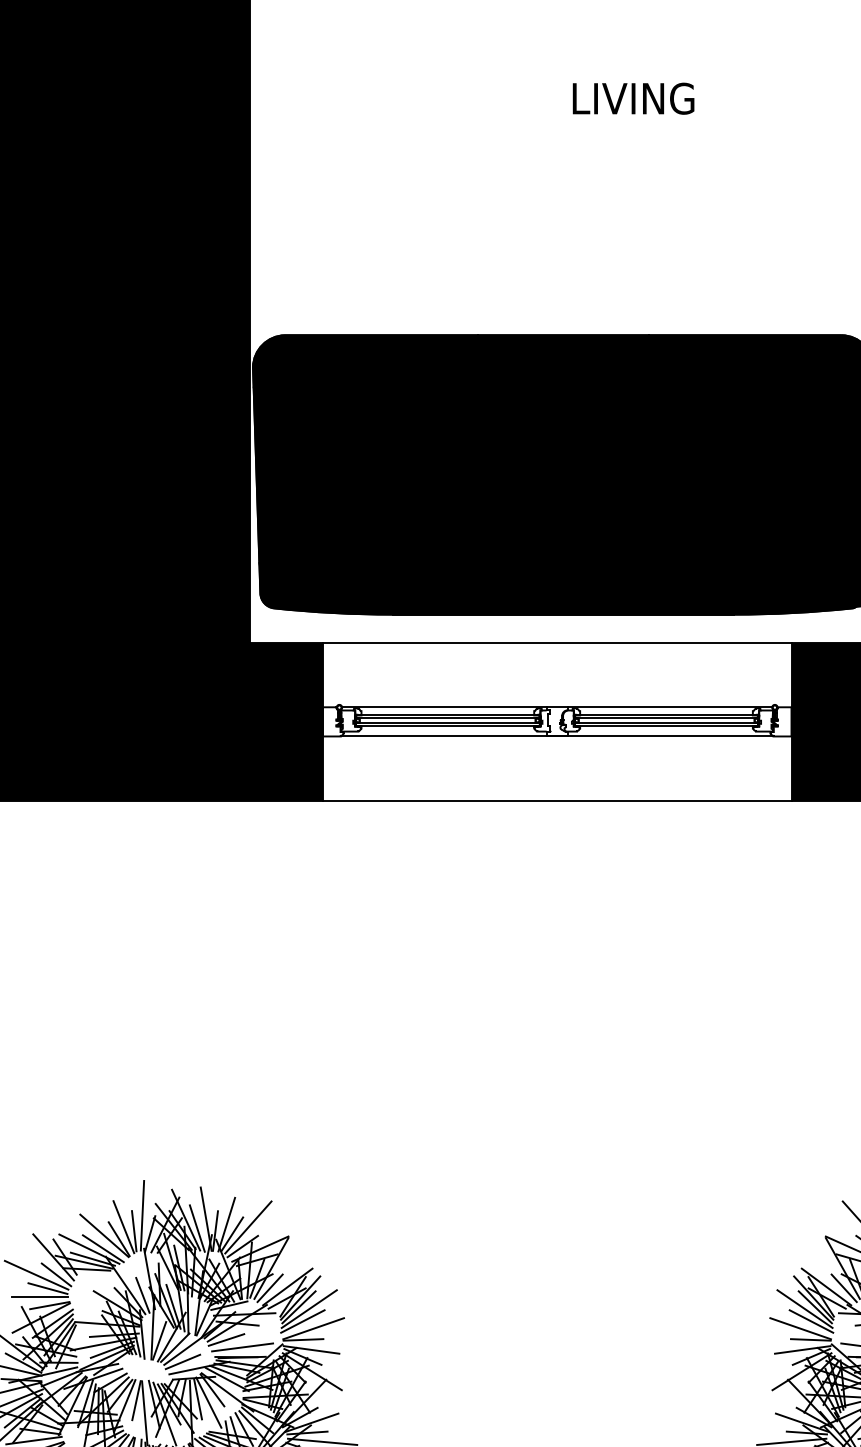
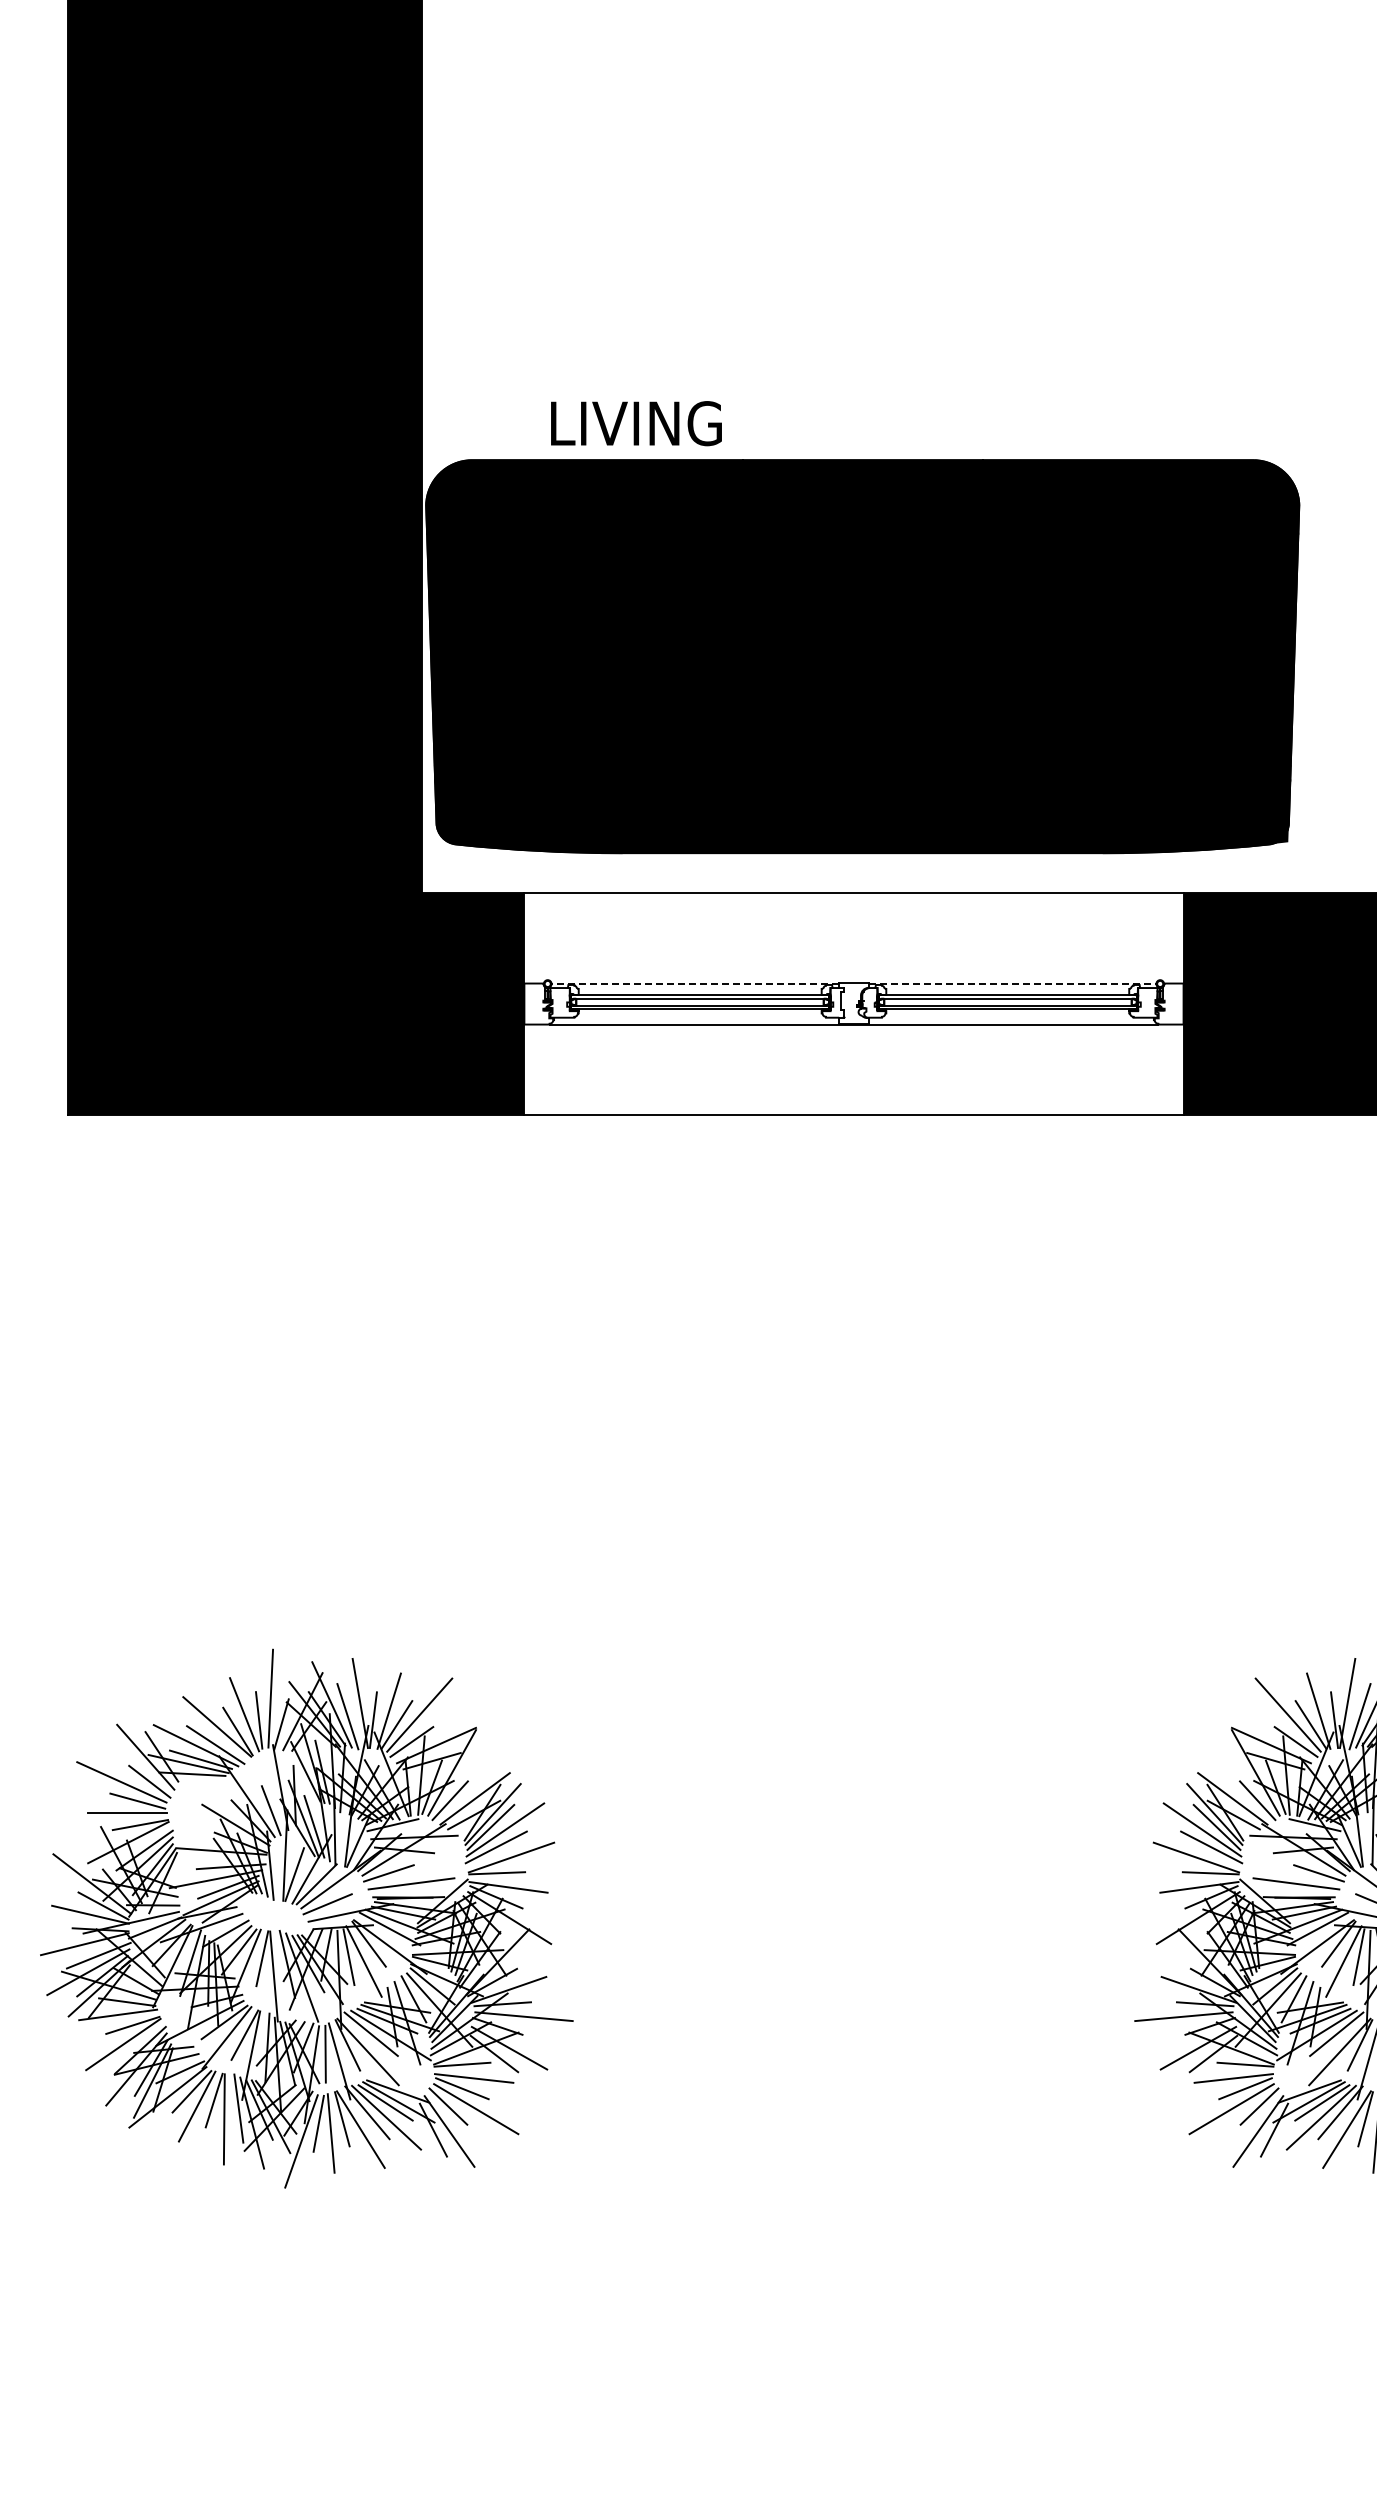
text: (633, 98) -> (636, 423), moved
line: (444, 707) -> (695, 983), solid -> dashed
line: (669, 707) -> (1012, 983), solid -> dashed

